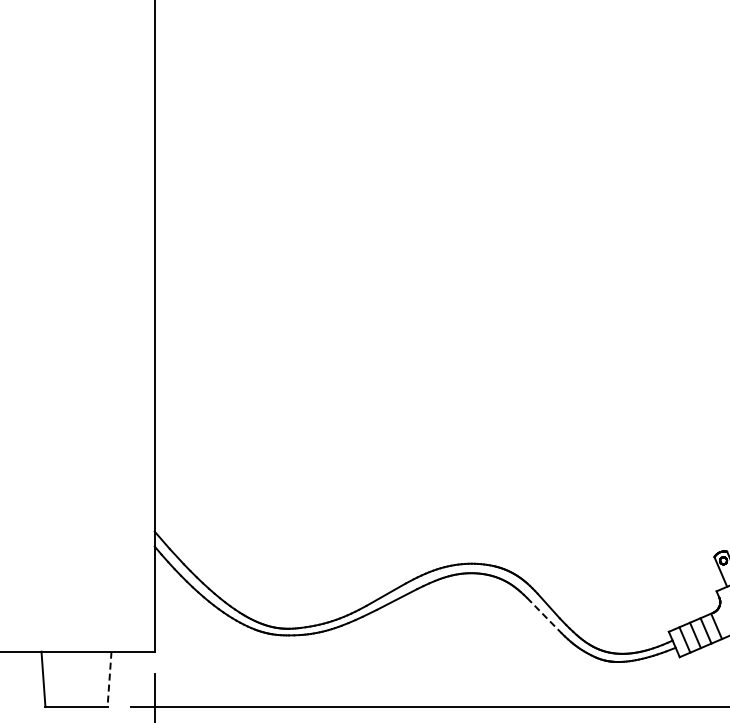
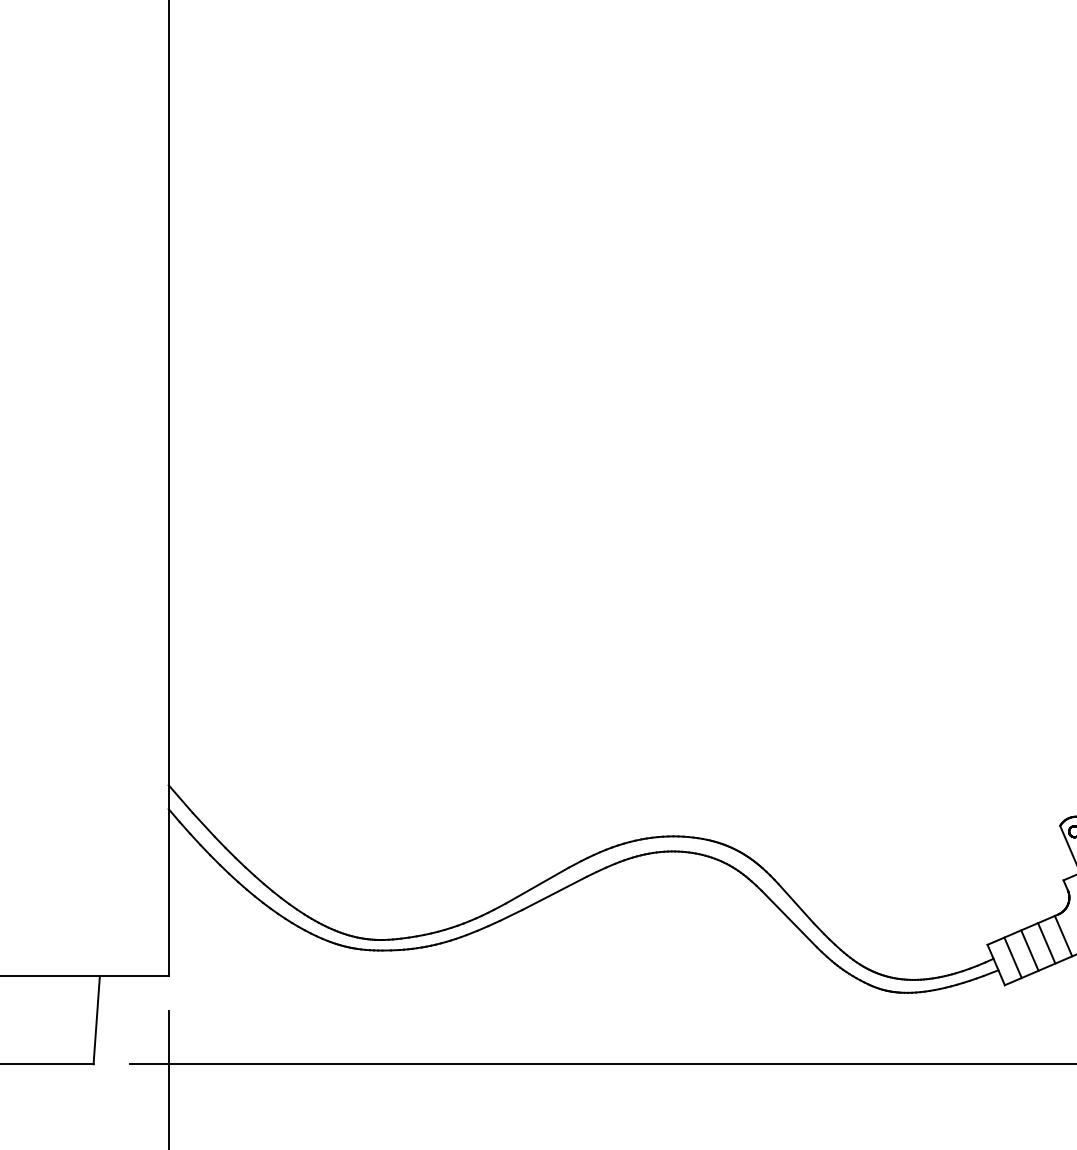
line: (544, 615) -> (789, 918), dashed -> solid
line: (109, 679) -> (96, 1020), dashed -> solid

